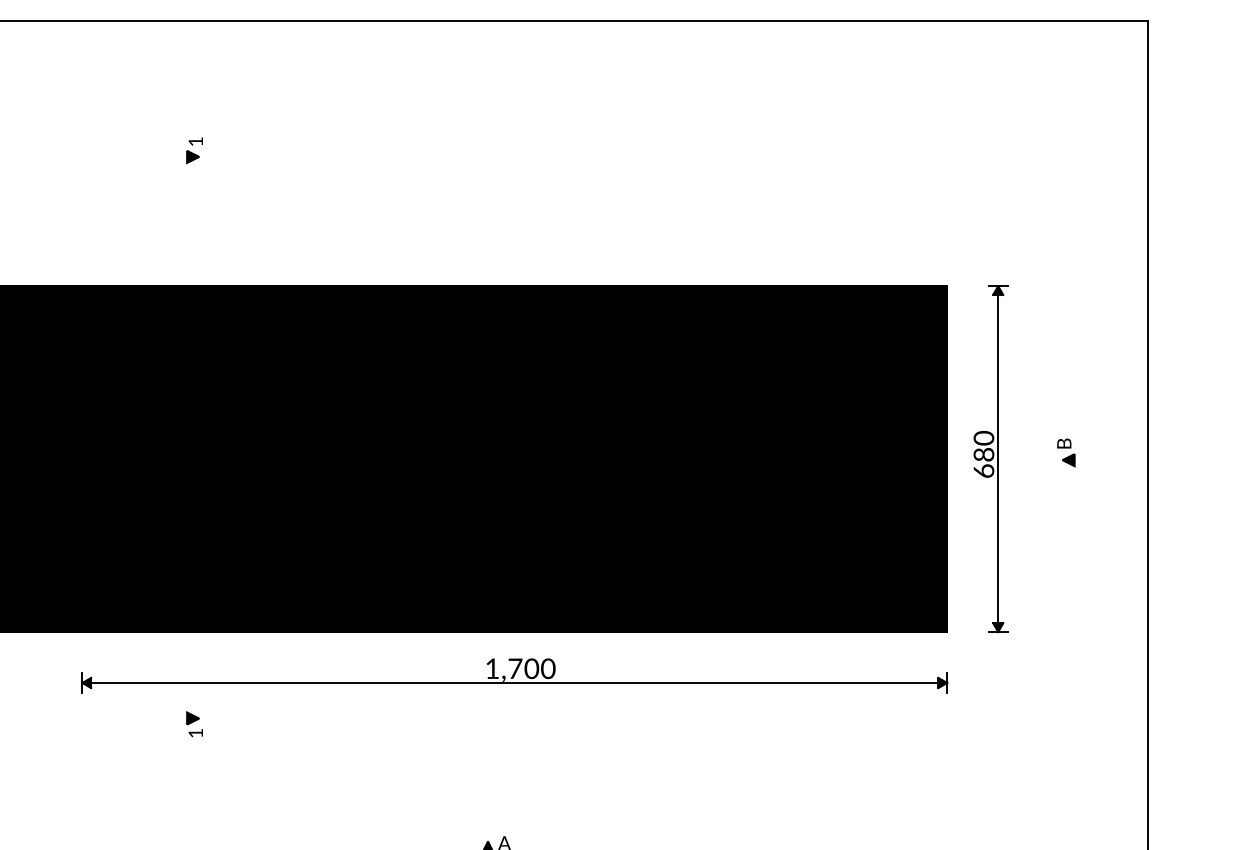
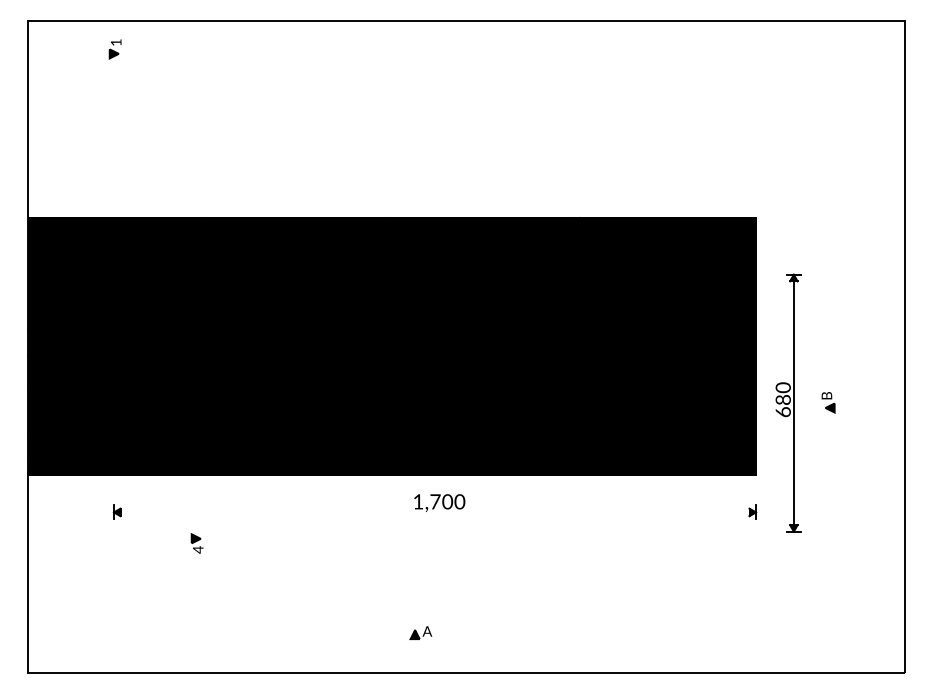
part: (193, 150) -> (114, 49), moved
part: (1066, 452) -> (828, 402), moved
part: (990, 458) -> (788, 402), moved
line: (514, 683) -> (434, 512), removed
text: (196, 732) -> (198, 549), 1 -> 4

